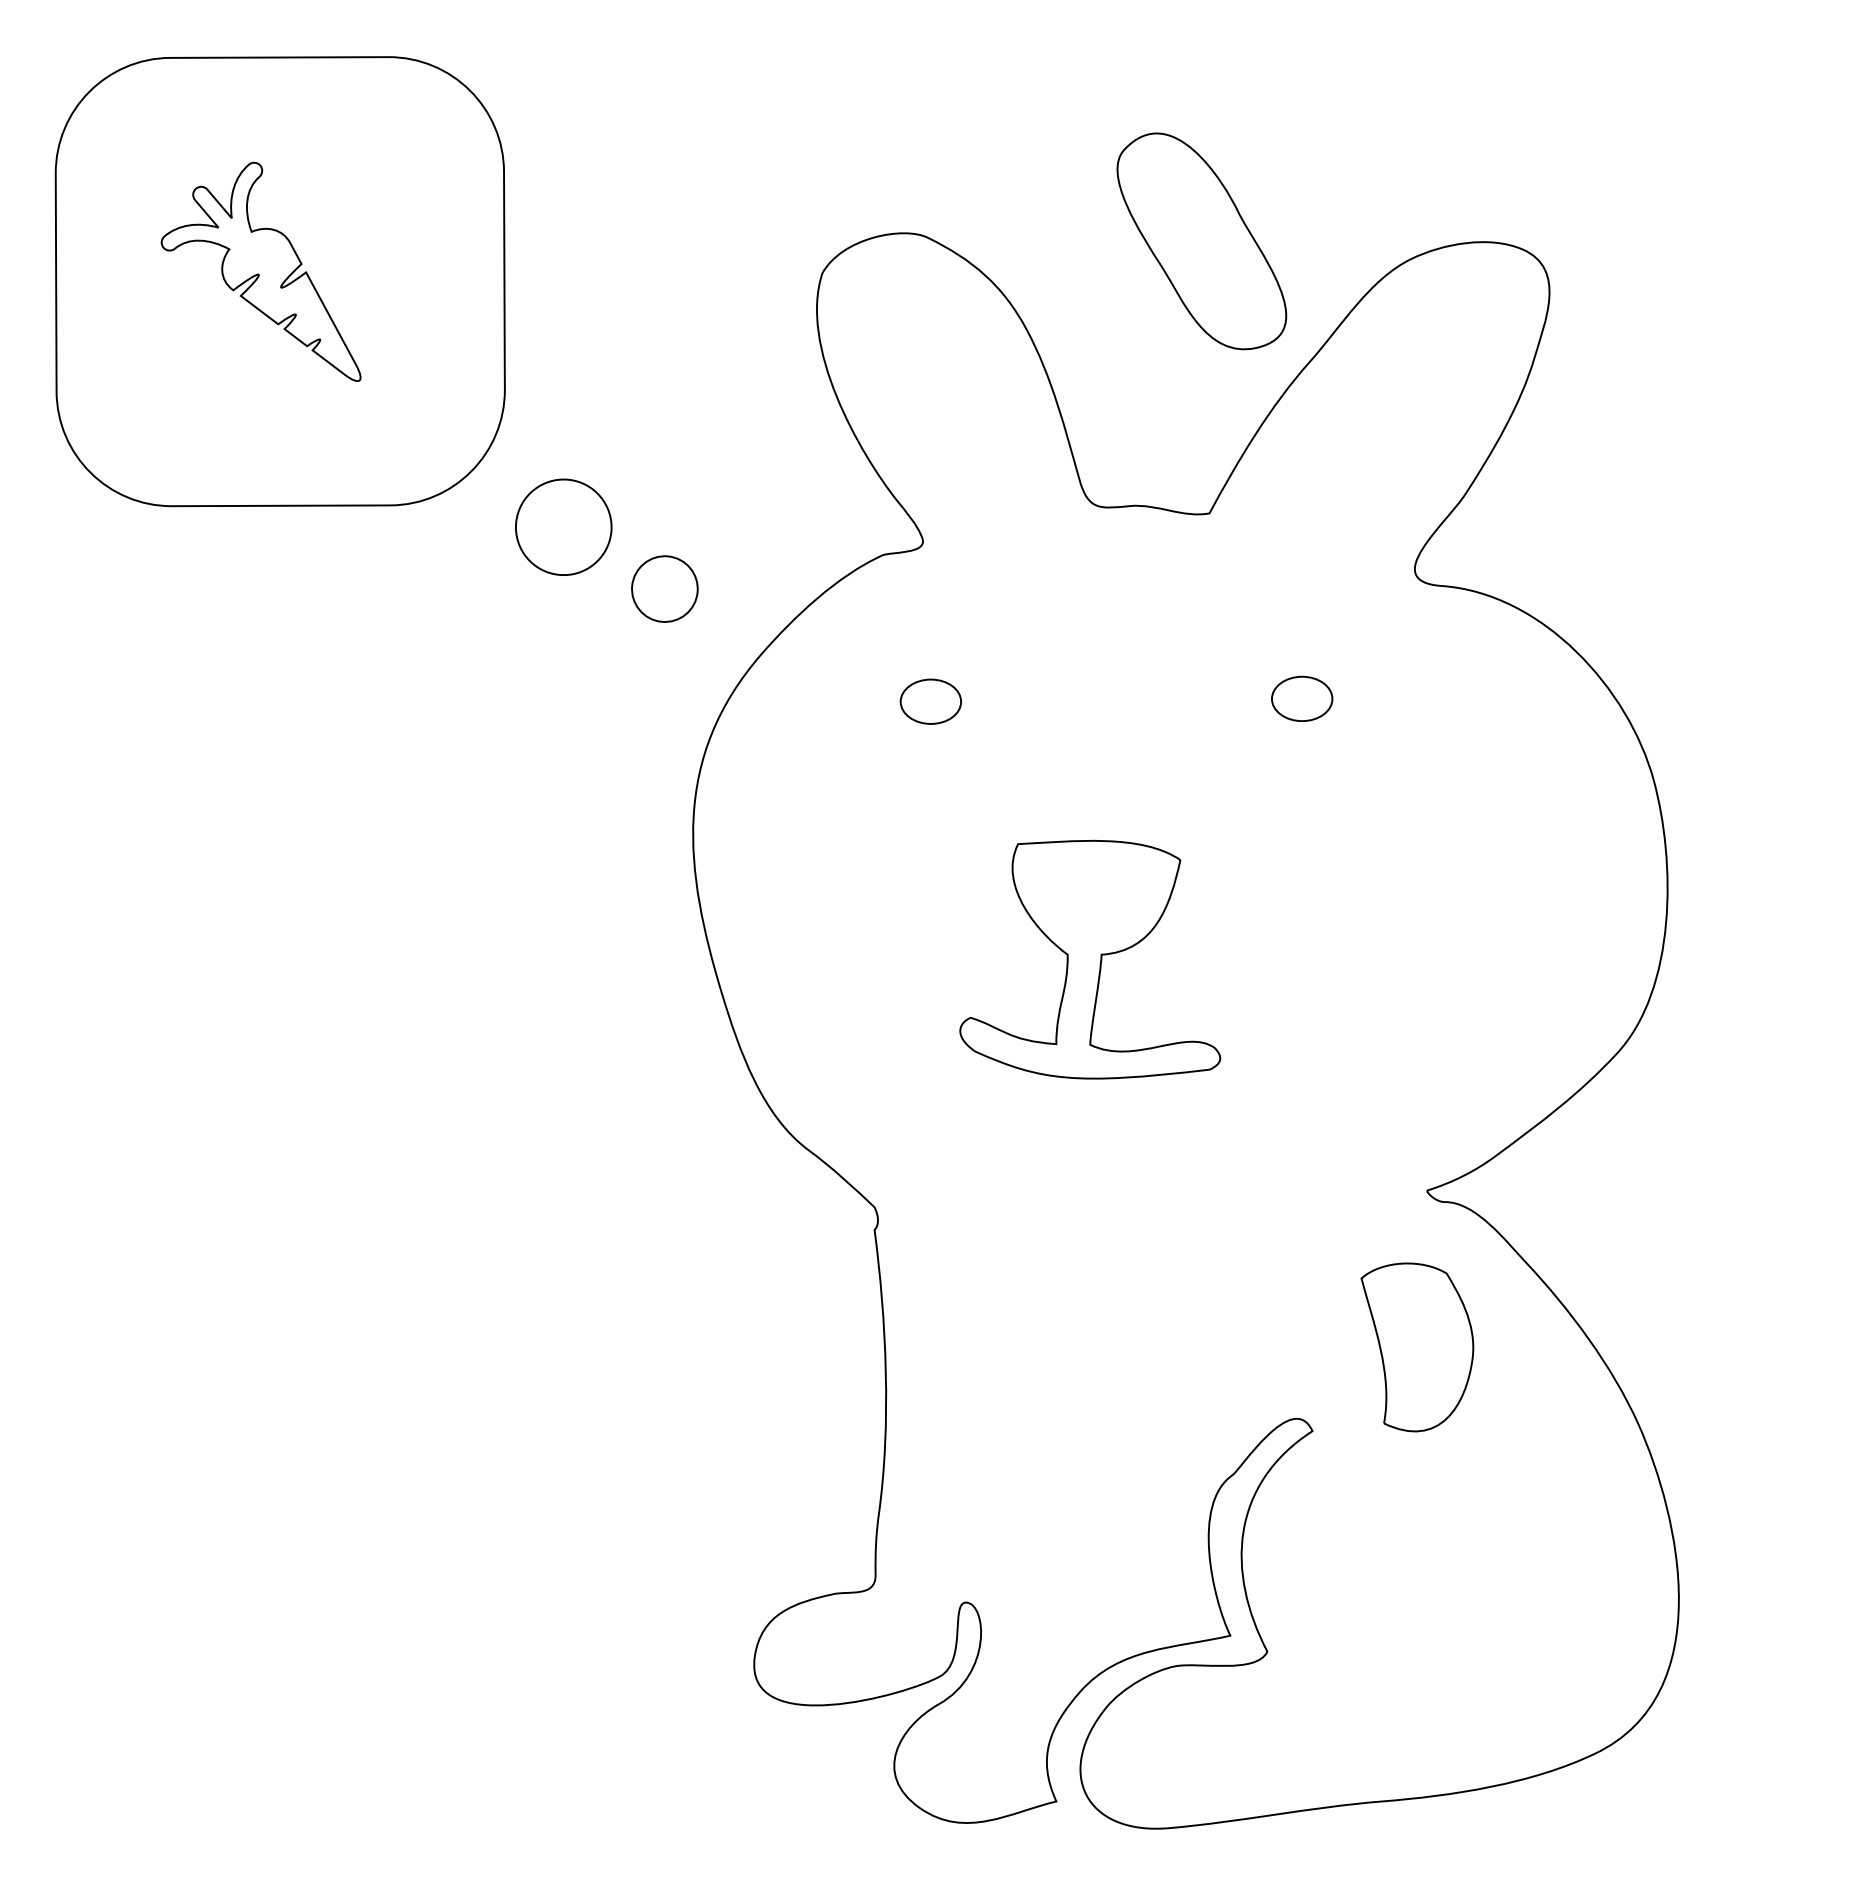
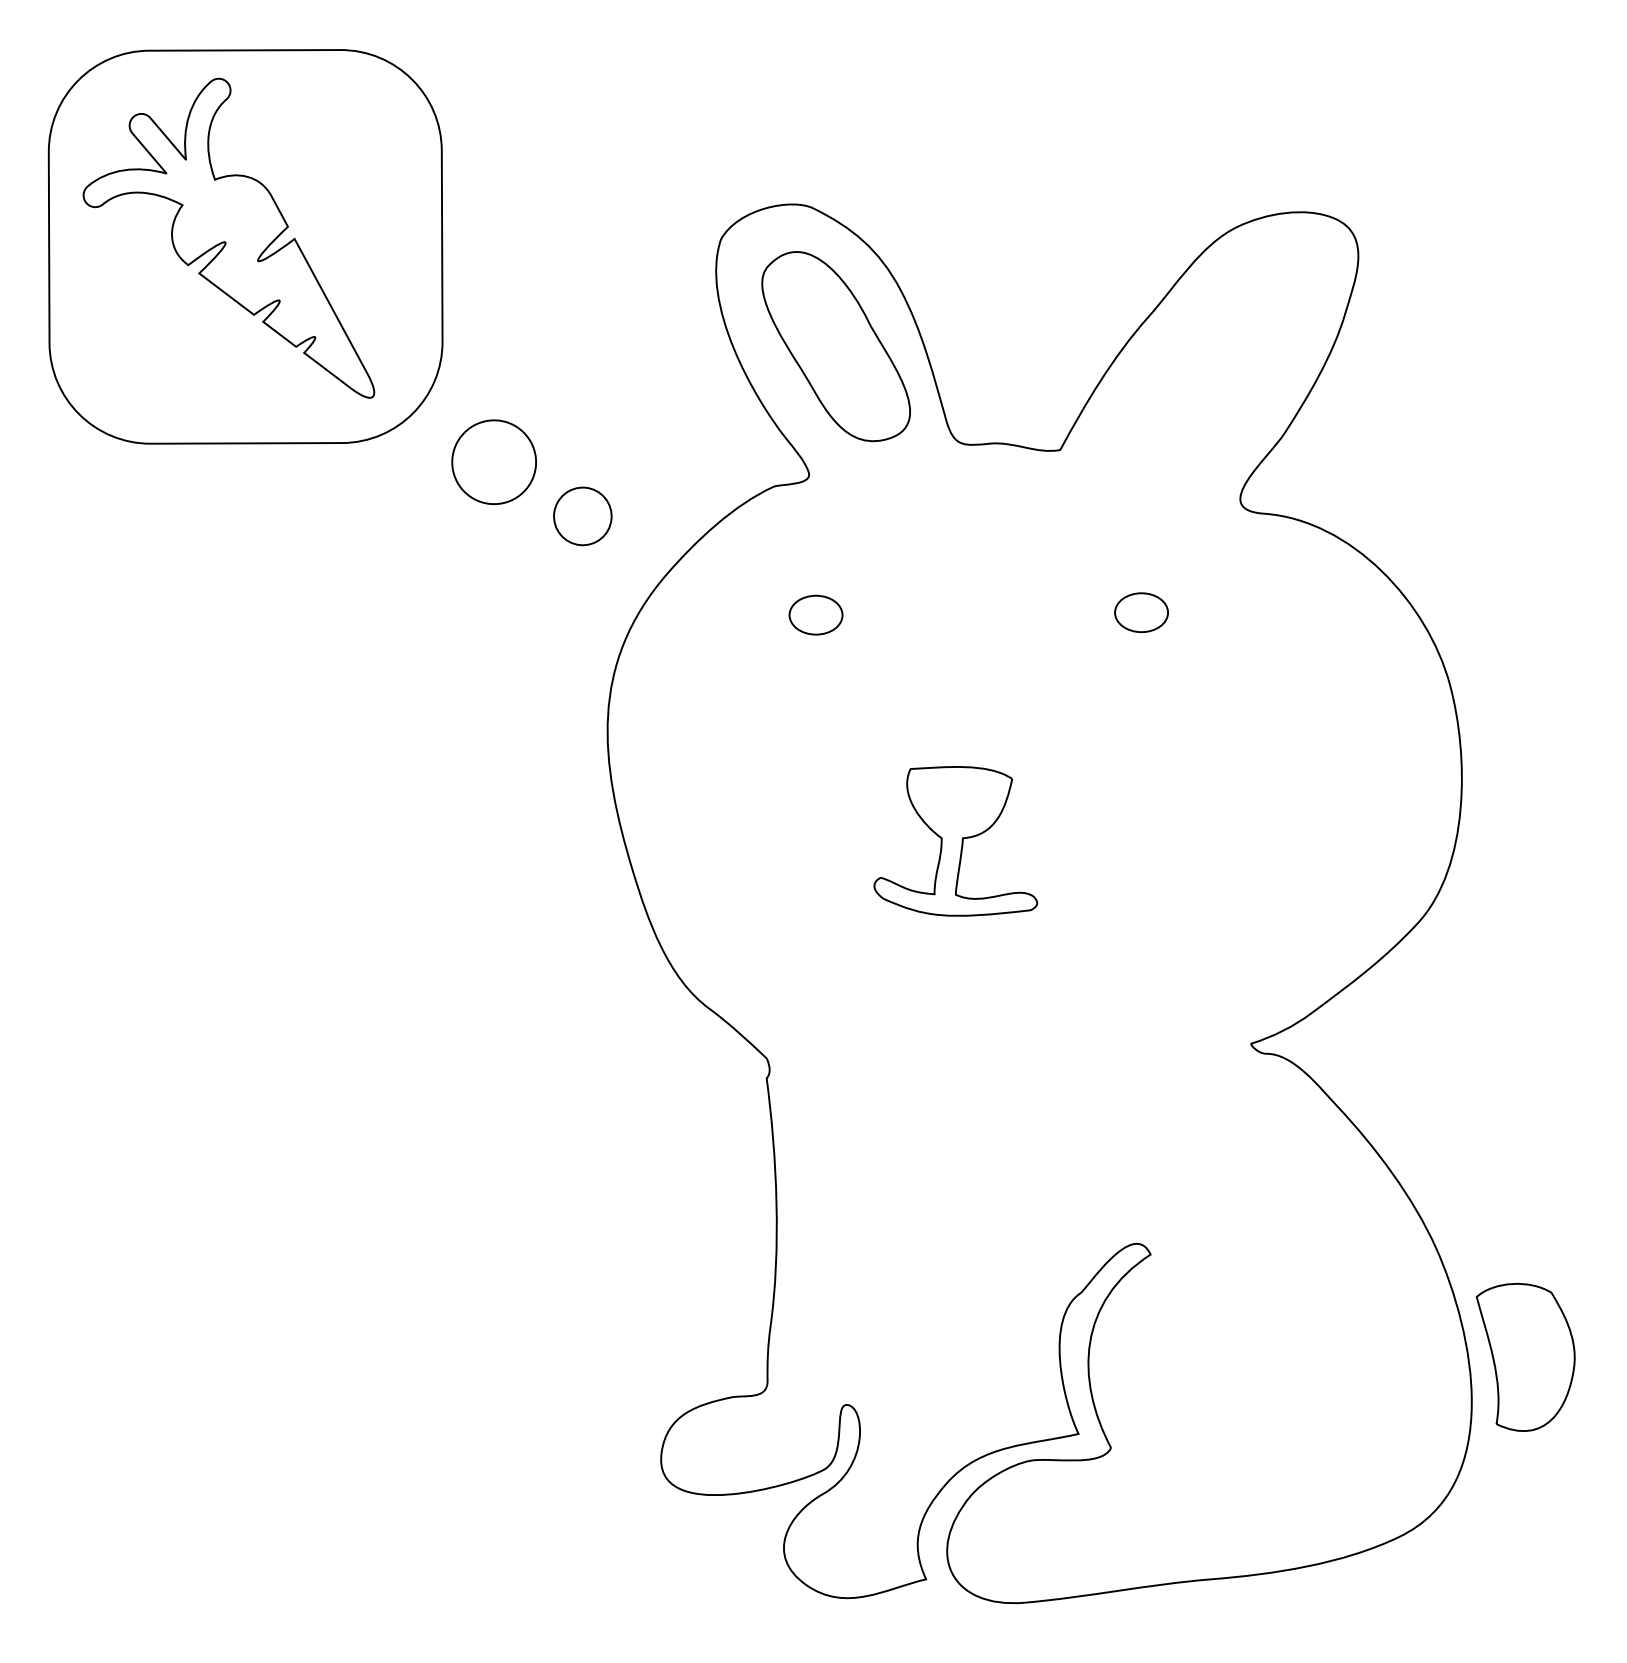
part: (1201, 241) -> (835, 346), moved
part: (260, 271) -> (228, 237), size x1.67
part: (1090, 959) -> (955, 841), size x0.71
part: (1417, 1347) -> (1525, 1357), moved

